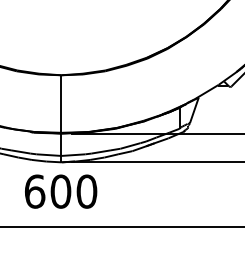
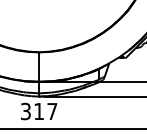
text: (59, 191) -> (38, 111), 600 -> 317

